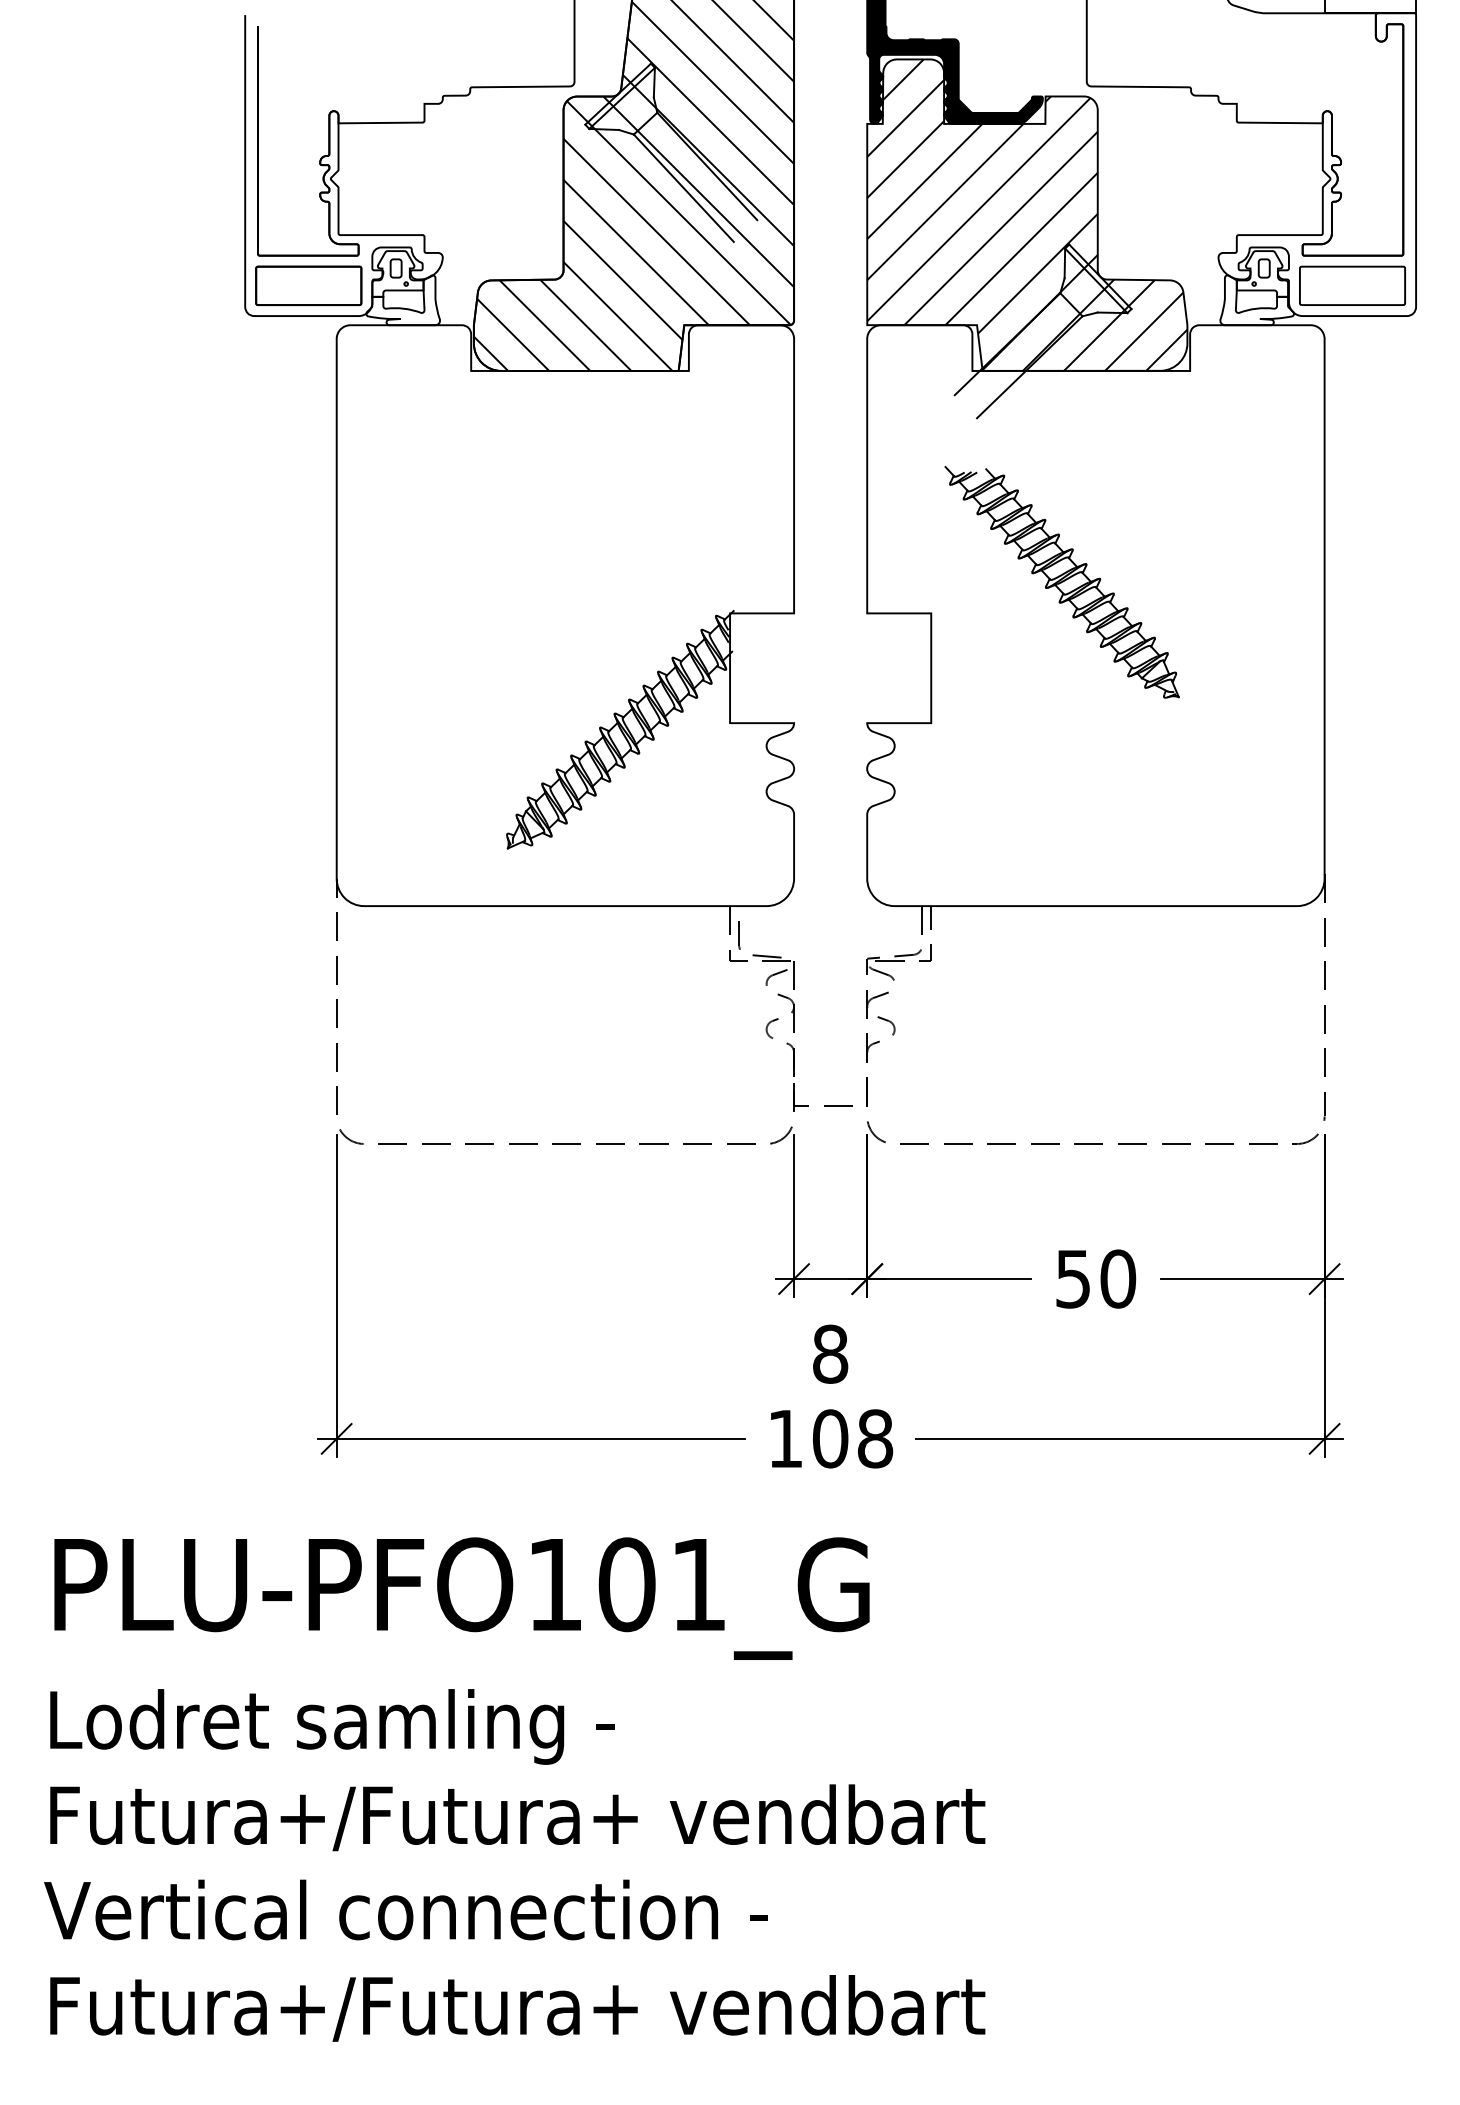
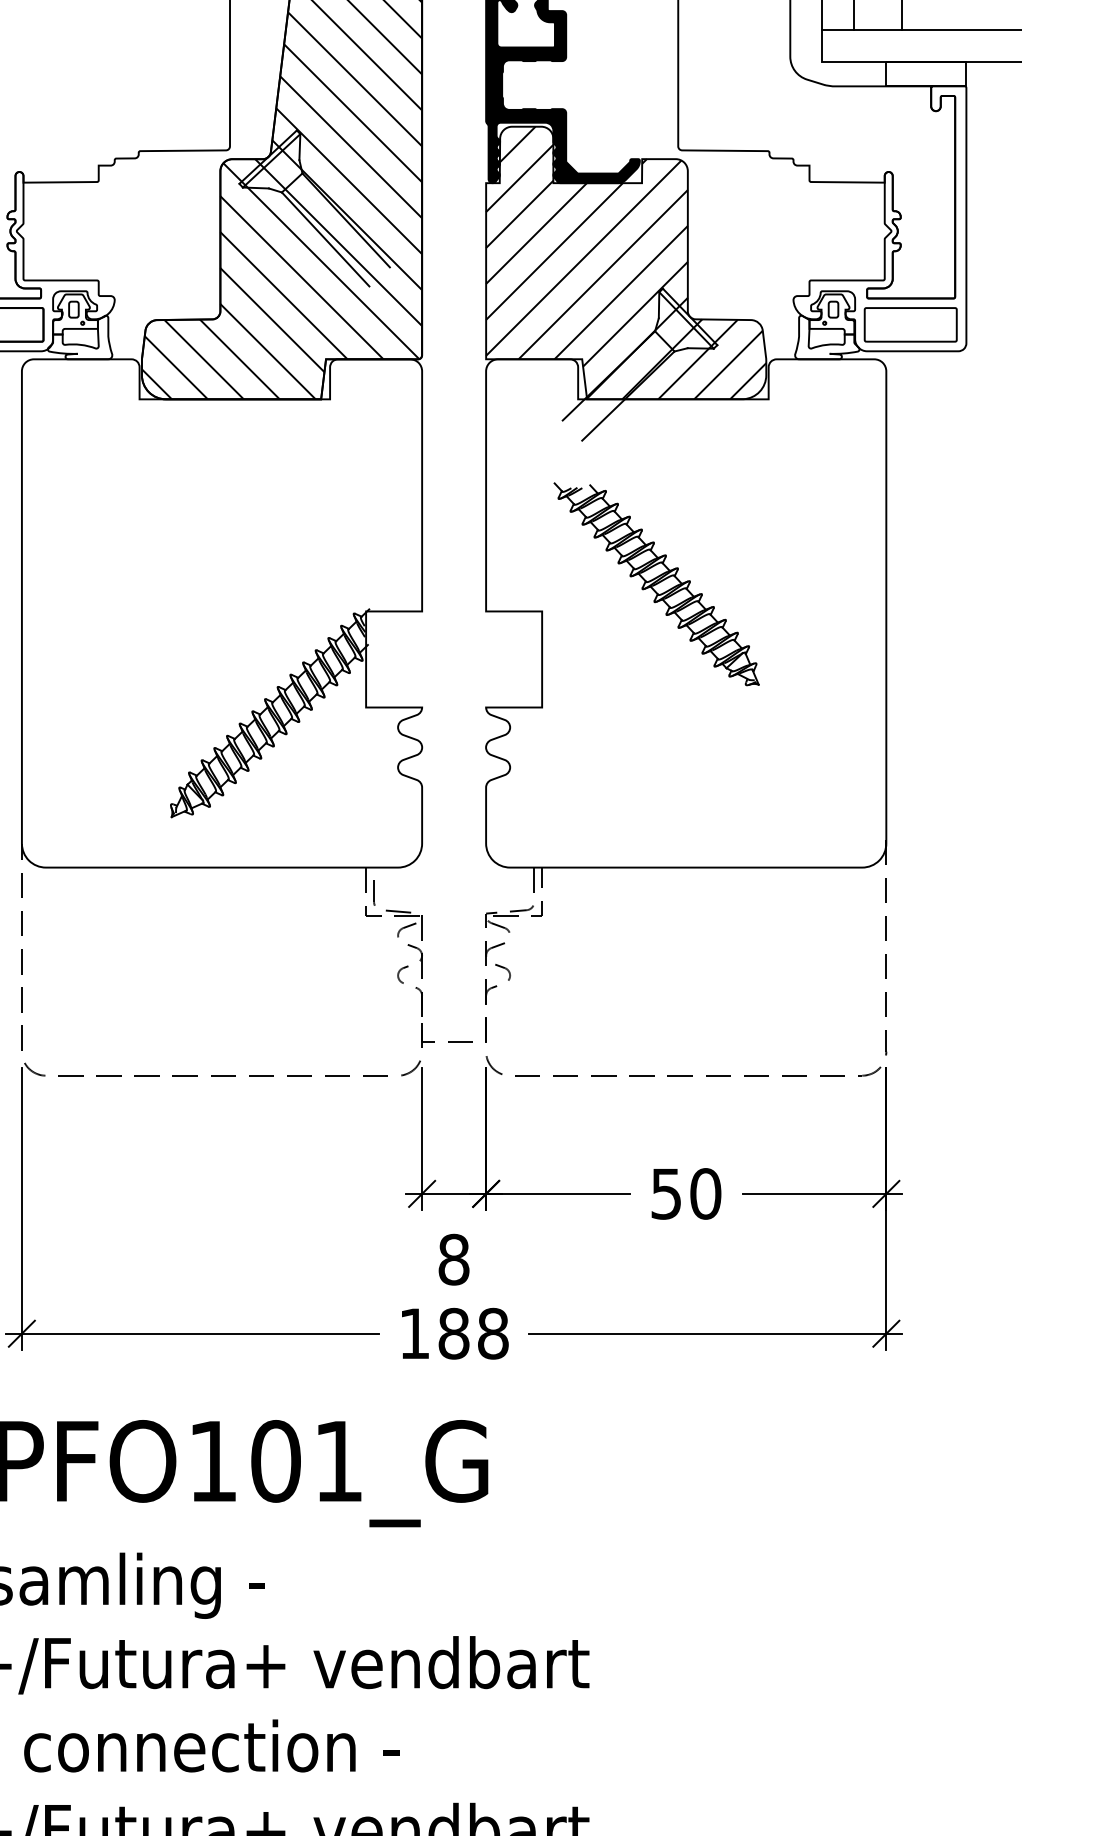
text: (830, 1438) -> (453, 1333), 108 -> 188

